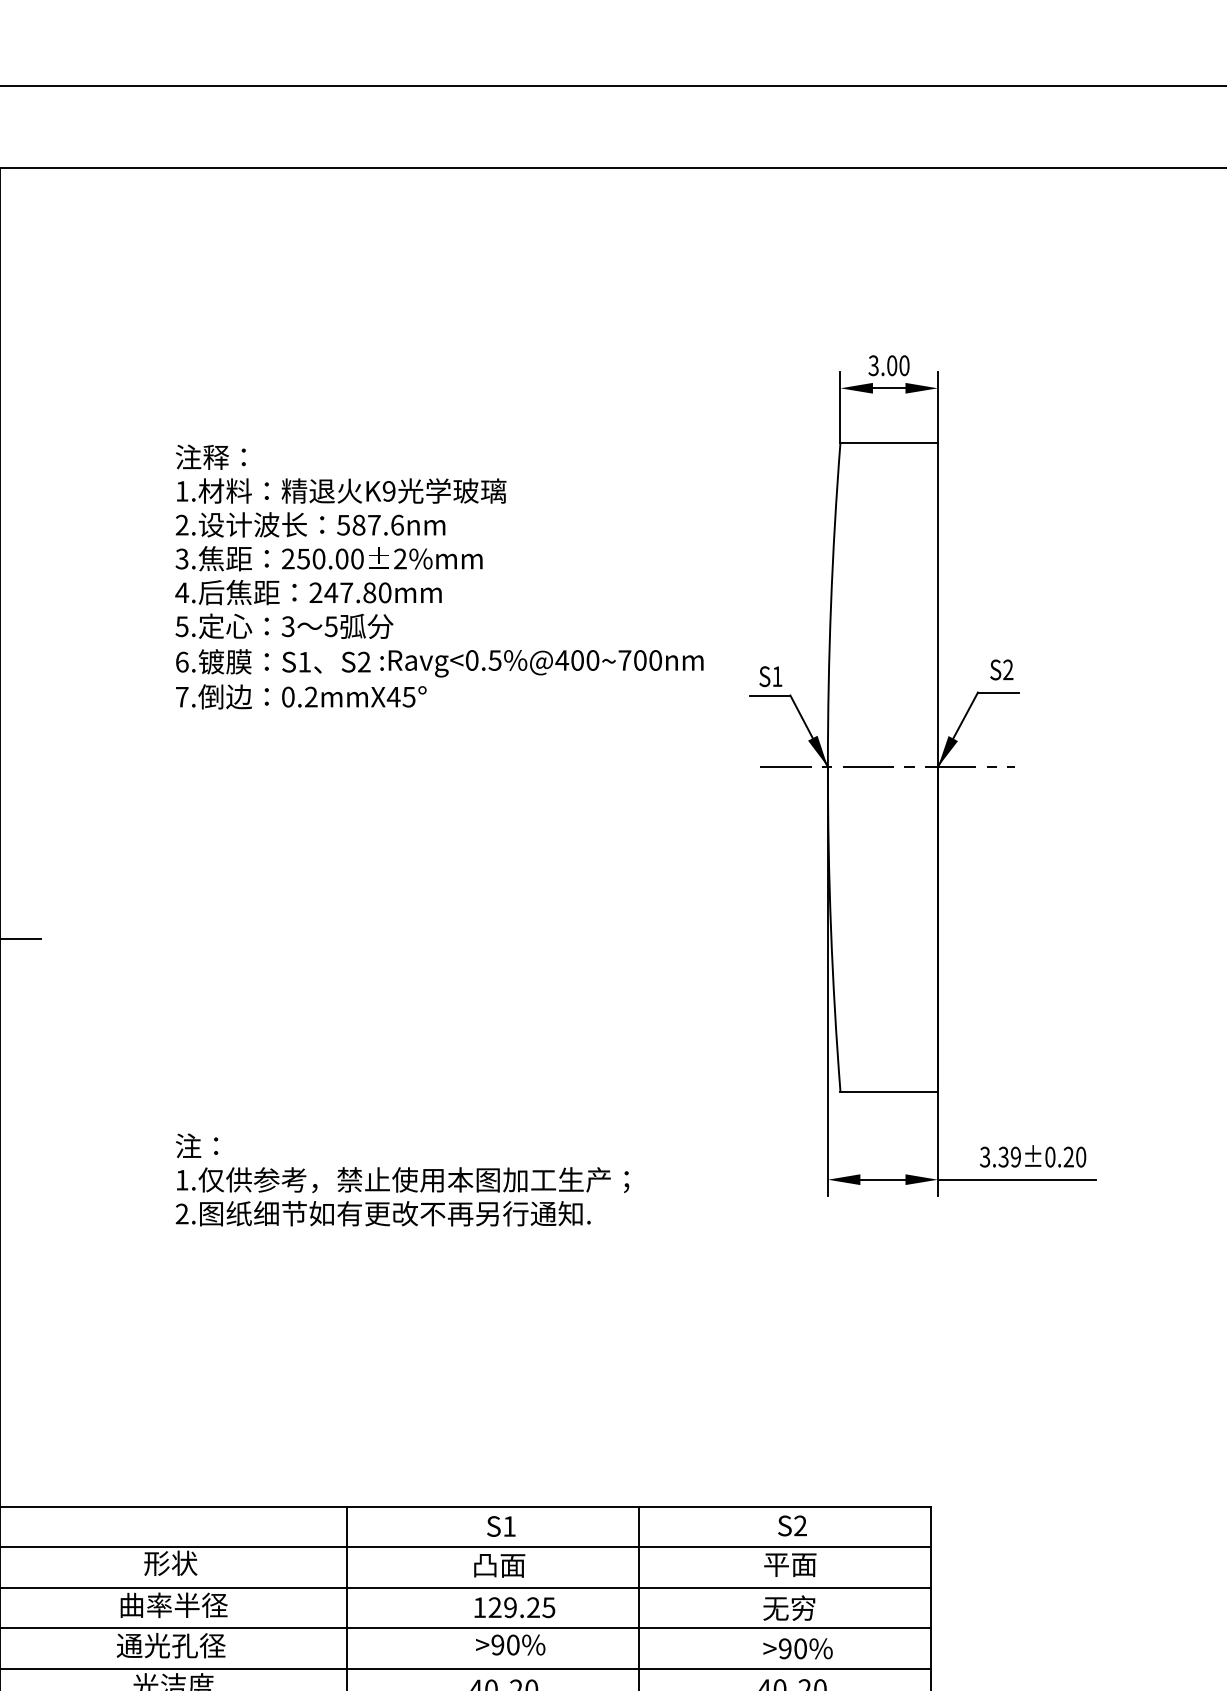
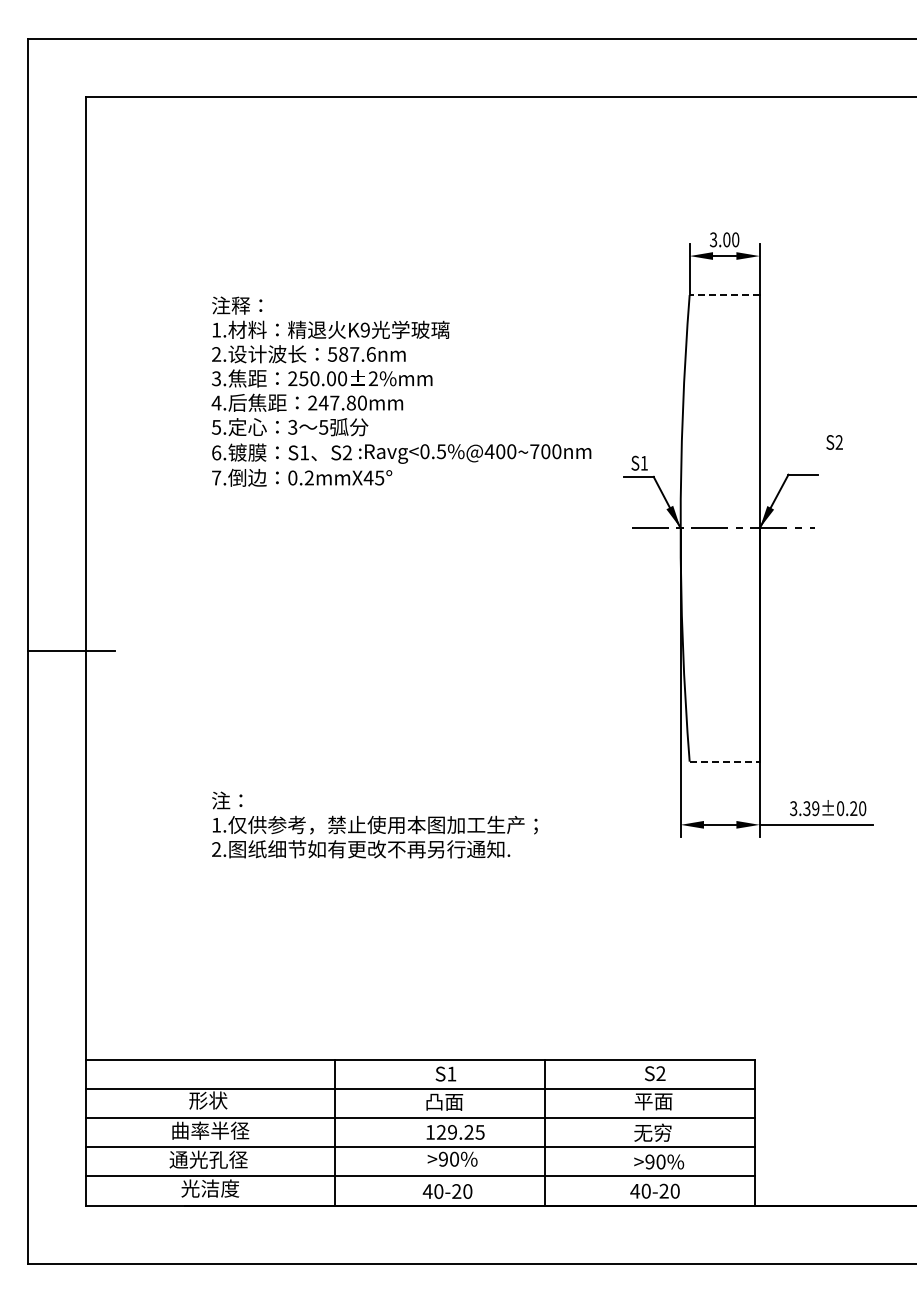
line: (888, 443) -> (724, 295), solid -> dashed
text: (1001, 669) -> (834, 442), moved
line: (890, 1091) -> (725, 761), solid -> dashed

